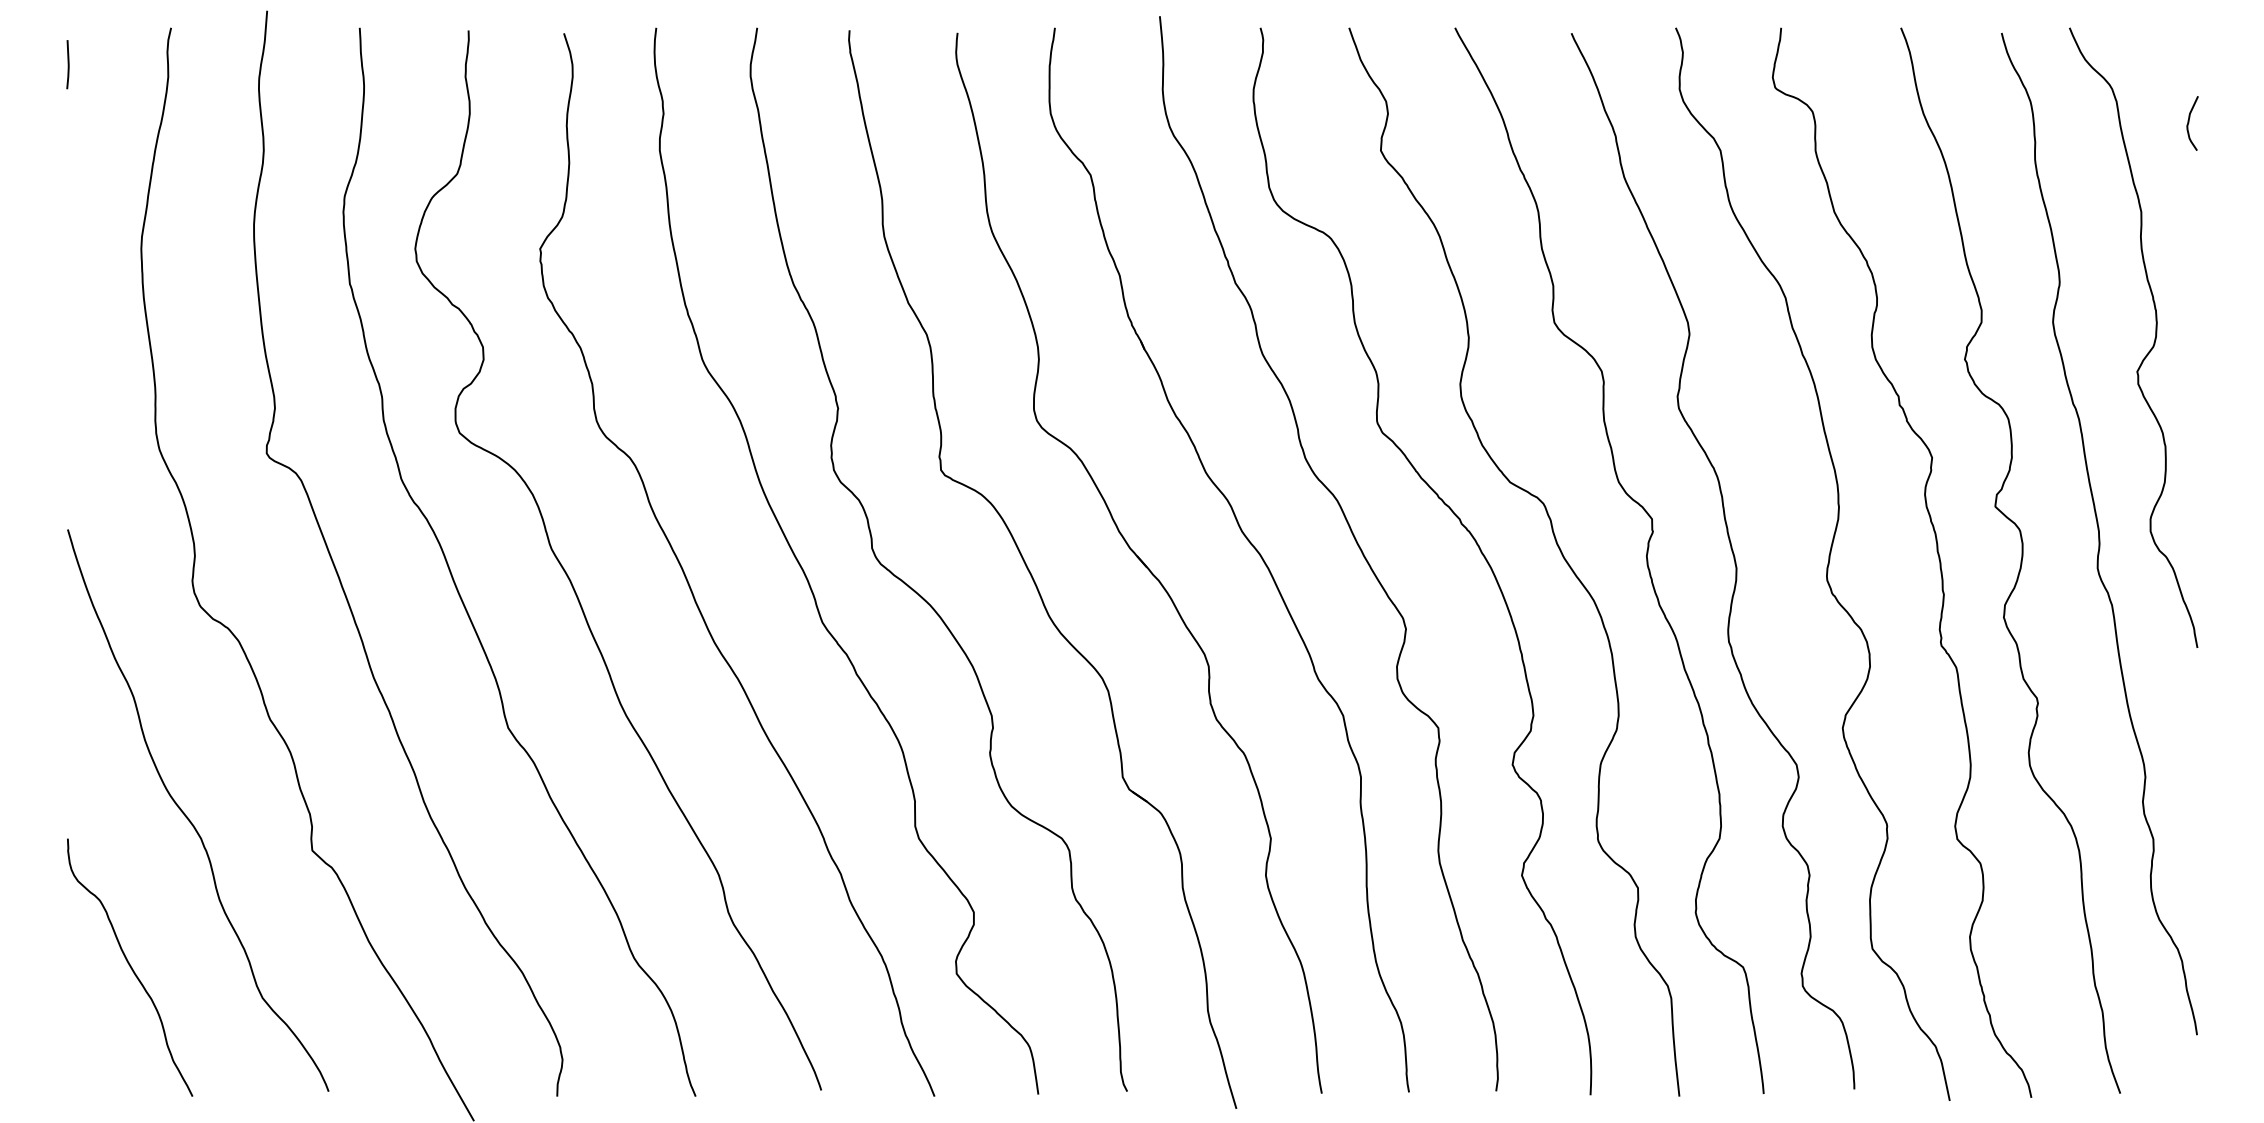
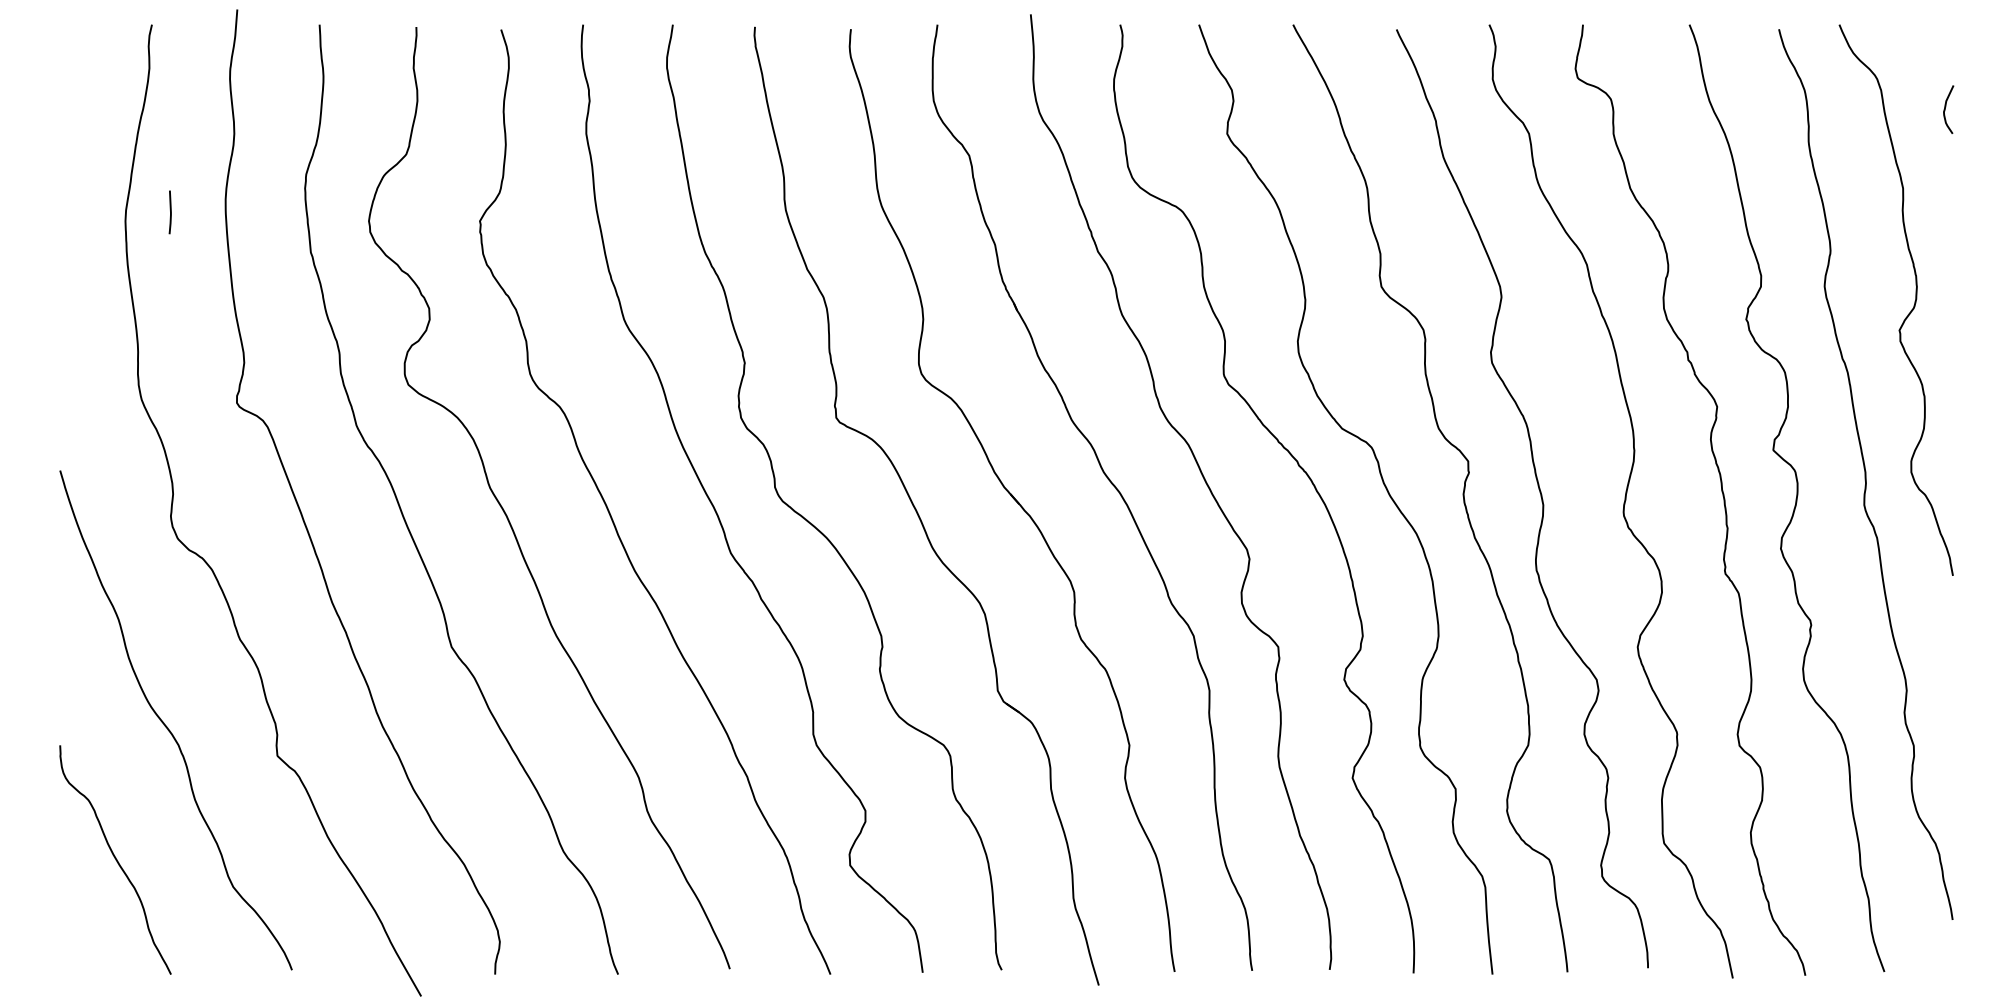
line: (68, 64) -> (170, 212), moved

